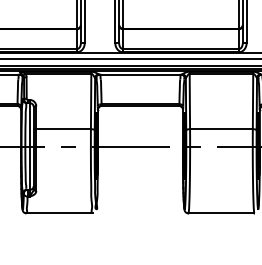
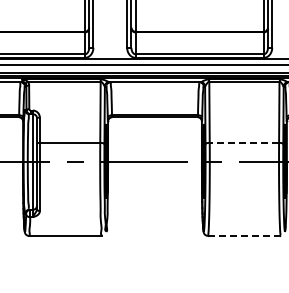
line: (221, 128) -> (244, 142), solid -> dashed
line: (221, 213) -> (244, 235), solid -> dashed

